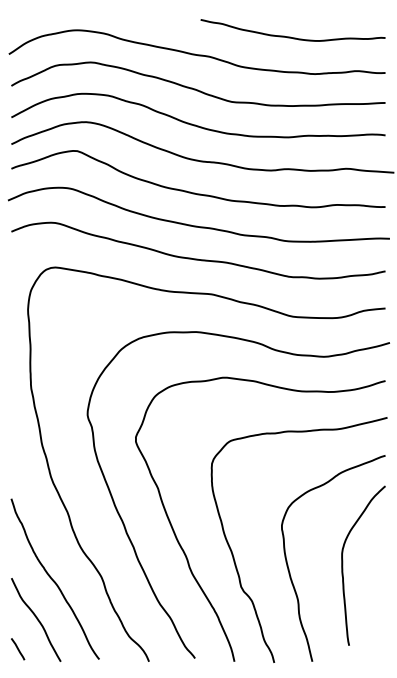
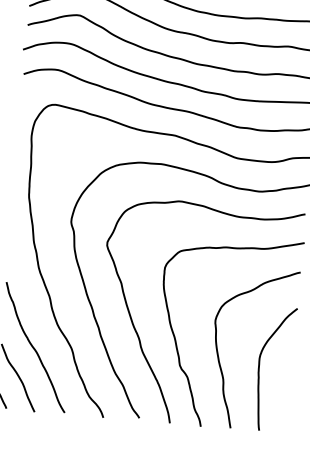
curve: (343, 565) -> (259, 367), moved

